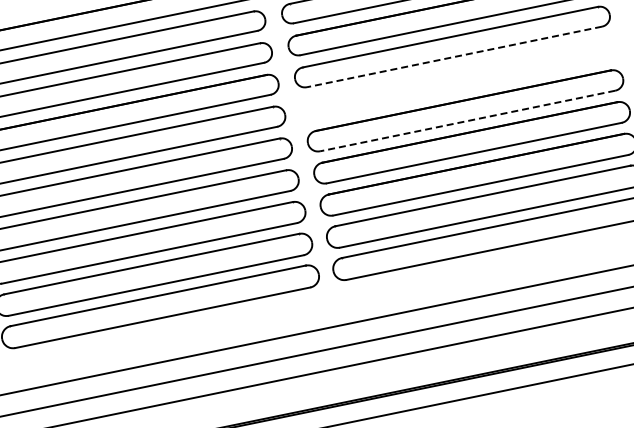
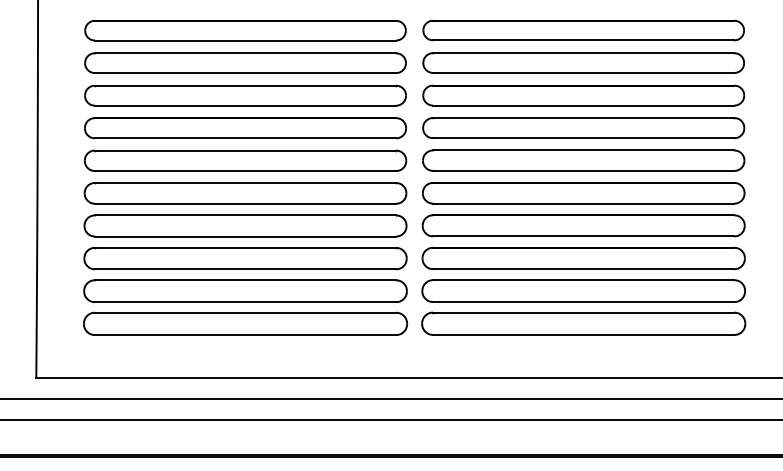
line: (454, 57) -> (583, 138), dashed -> solid
part: (458, 78) -> (583, 160), added
line: (467, 120) -> (583, 203), dashed -> solid

